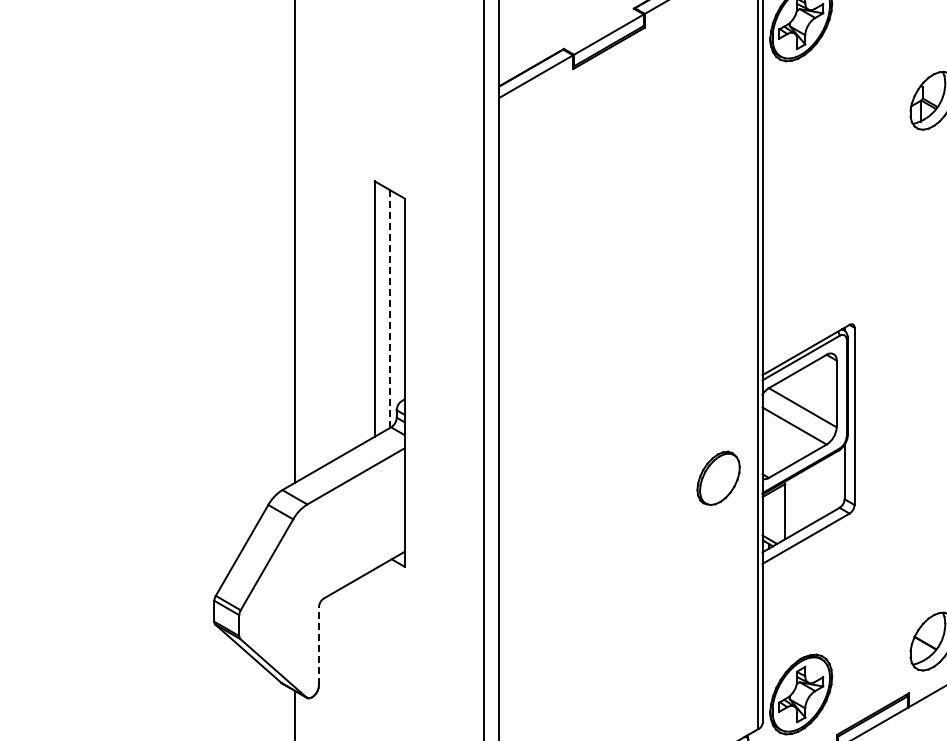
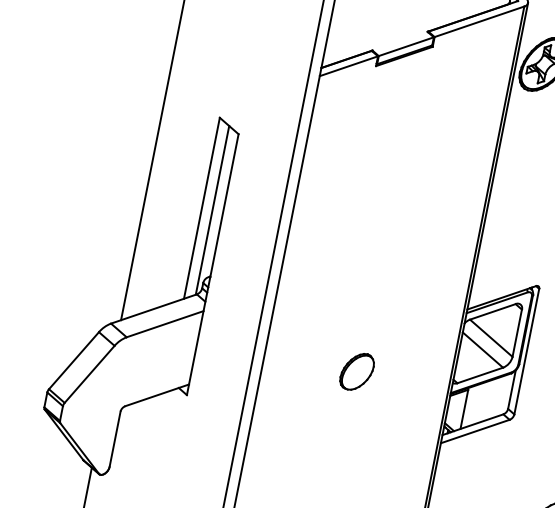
line: (389, 309) -> (212, 210), dashed -> solid
part: (718, 477) -> (357, 371), moved
line: (319, 645) -> (115, 438), dashed -> solid

